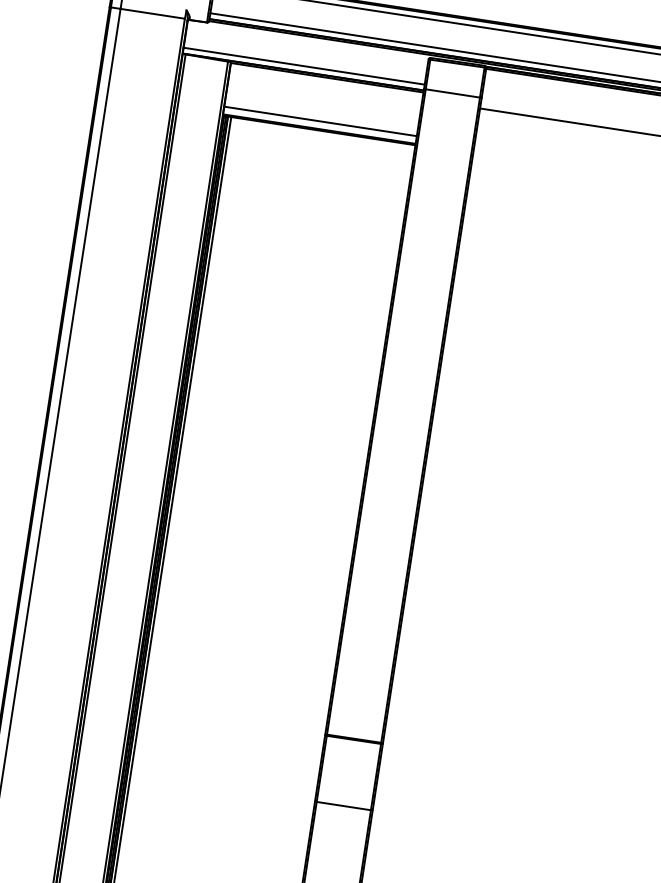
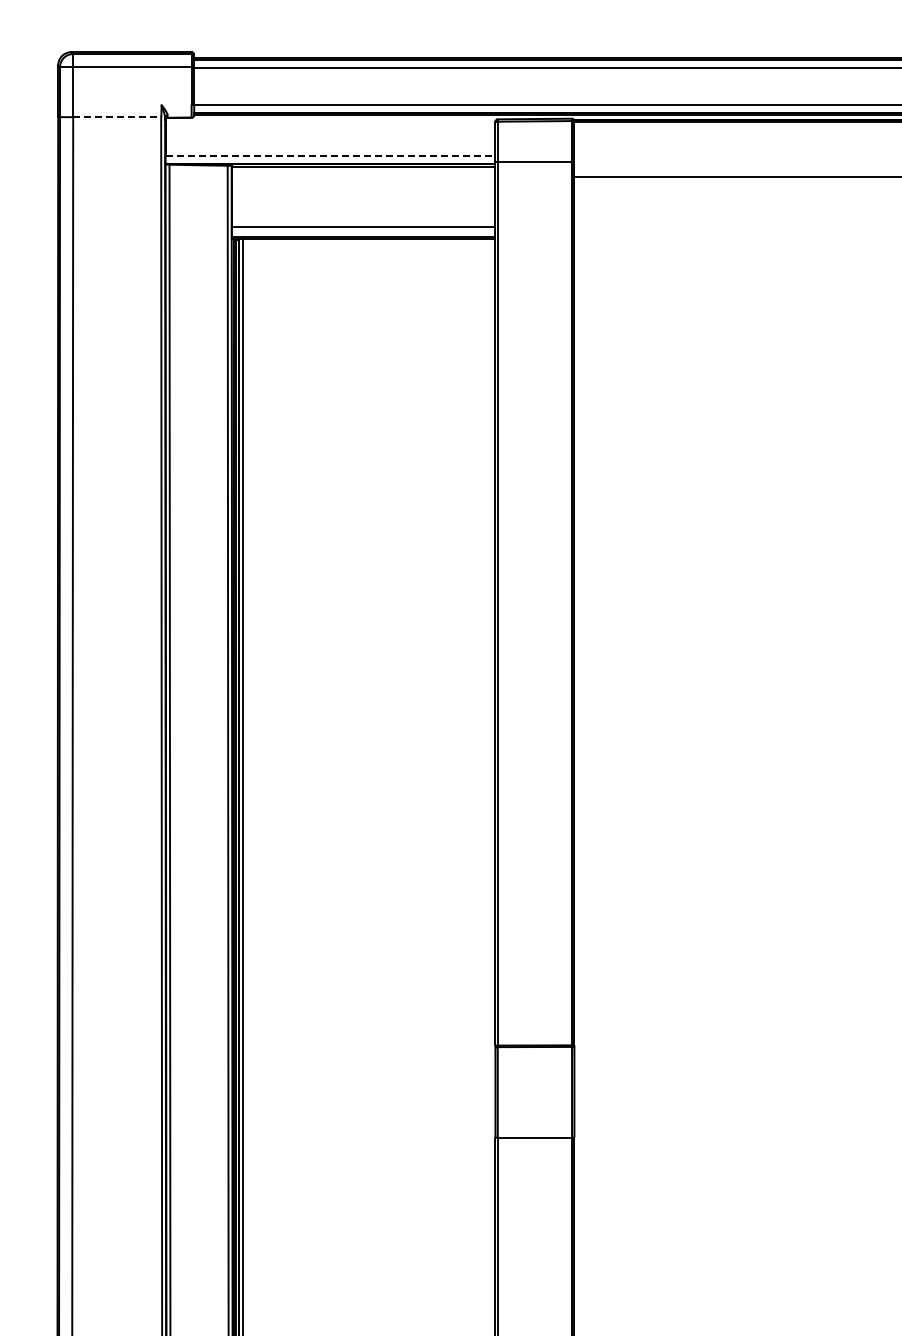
line: (152, 14) -> (117, 117), solid -> dashed
line: (304, 66) -> (330, 156), solid -> dashed

